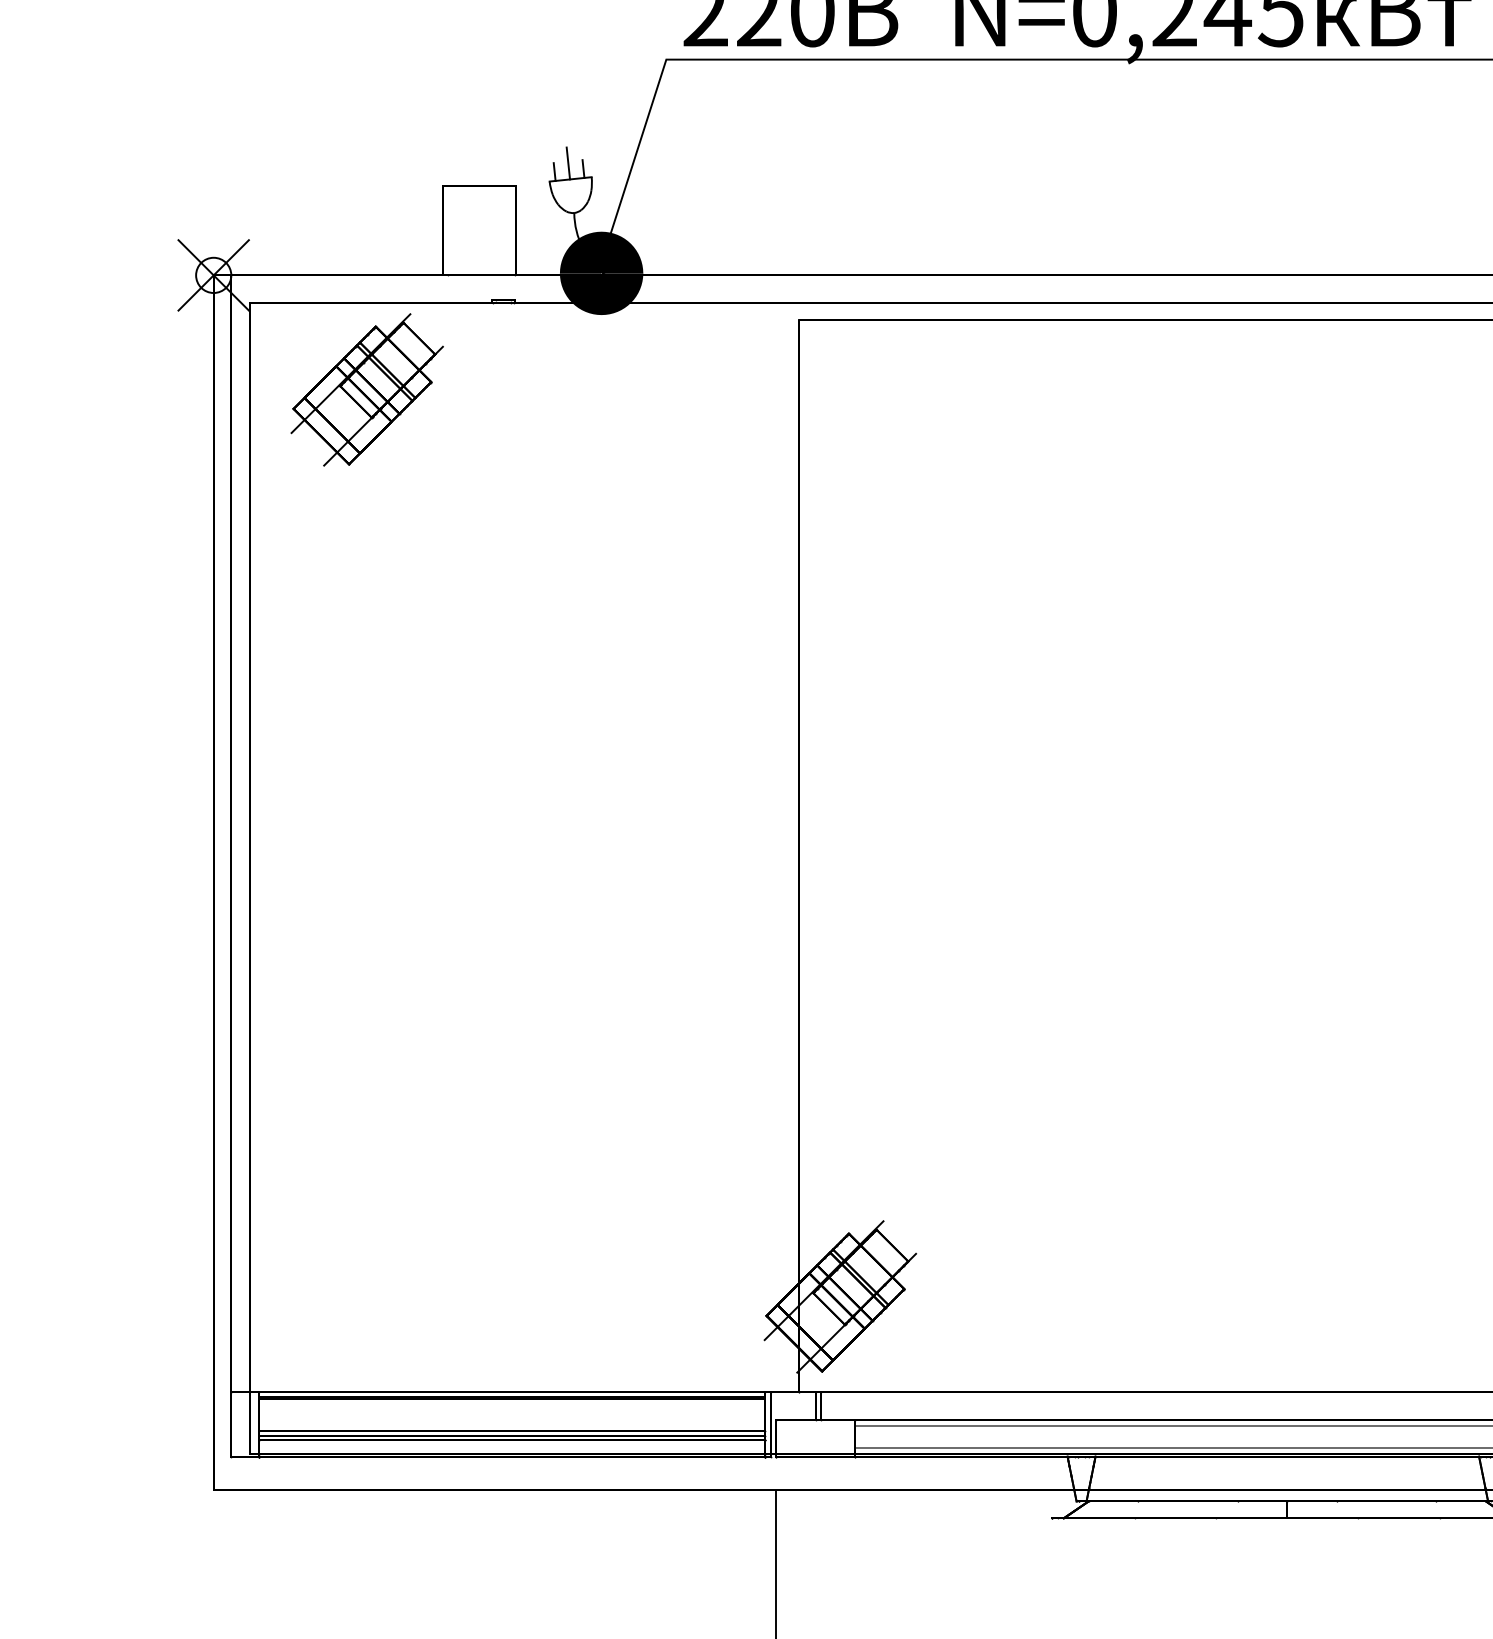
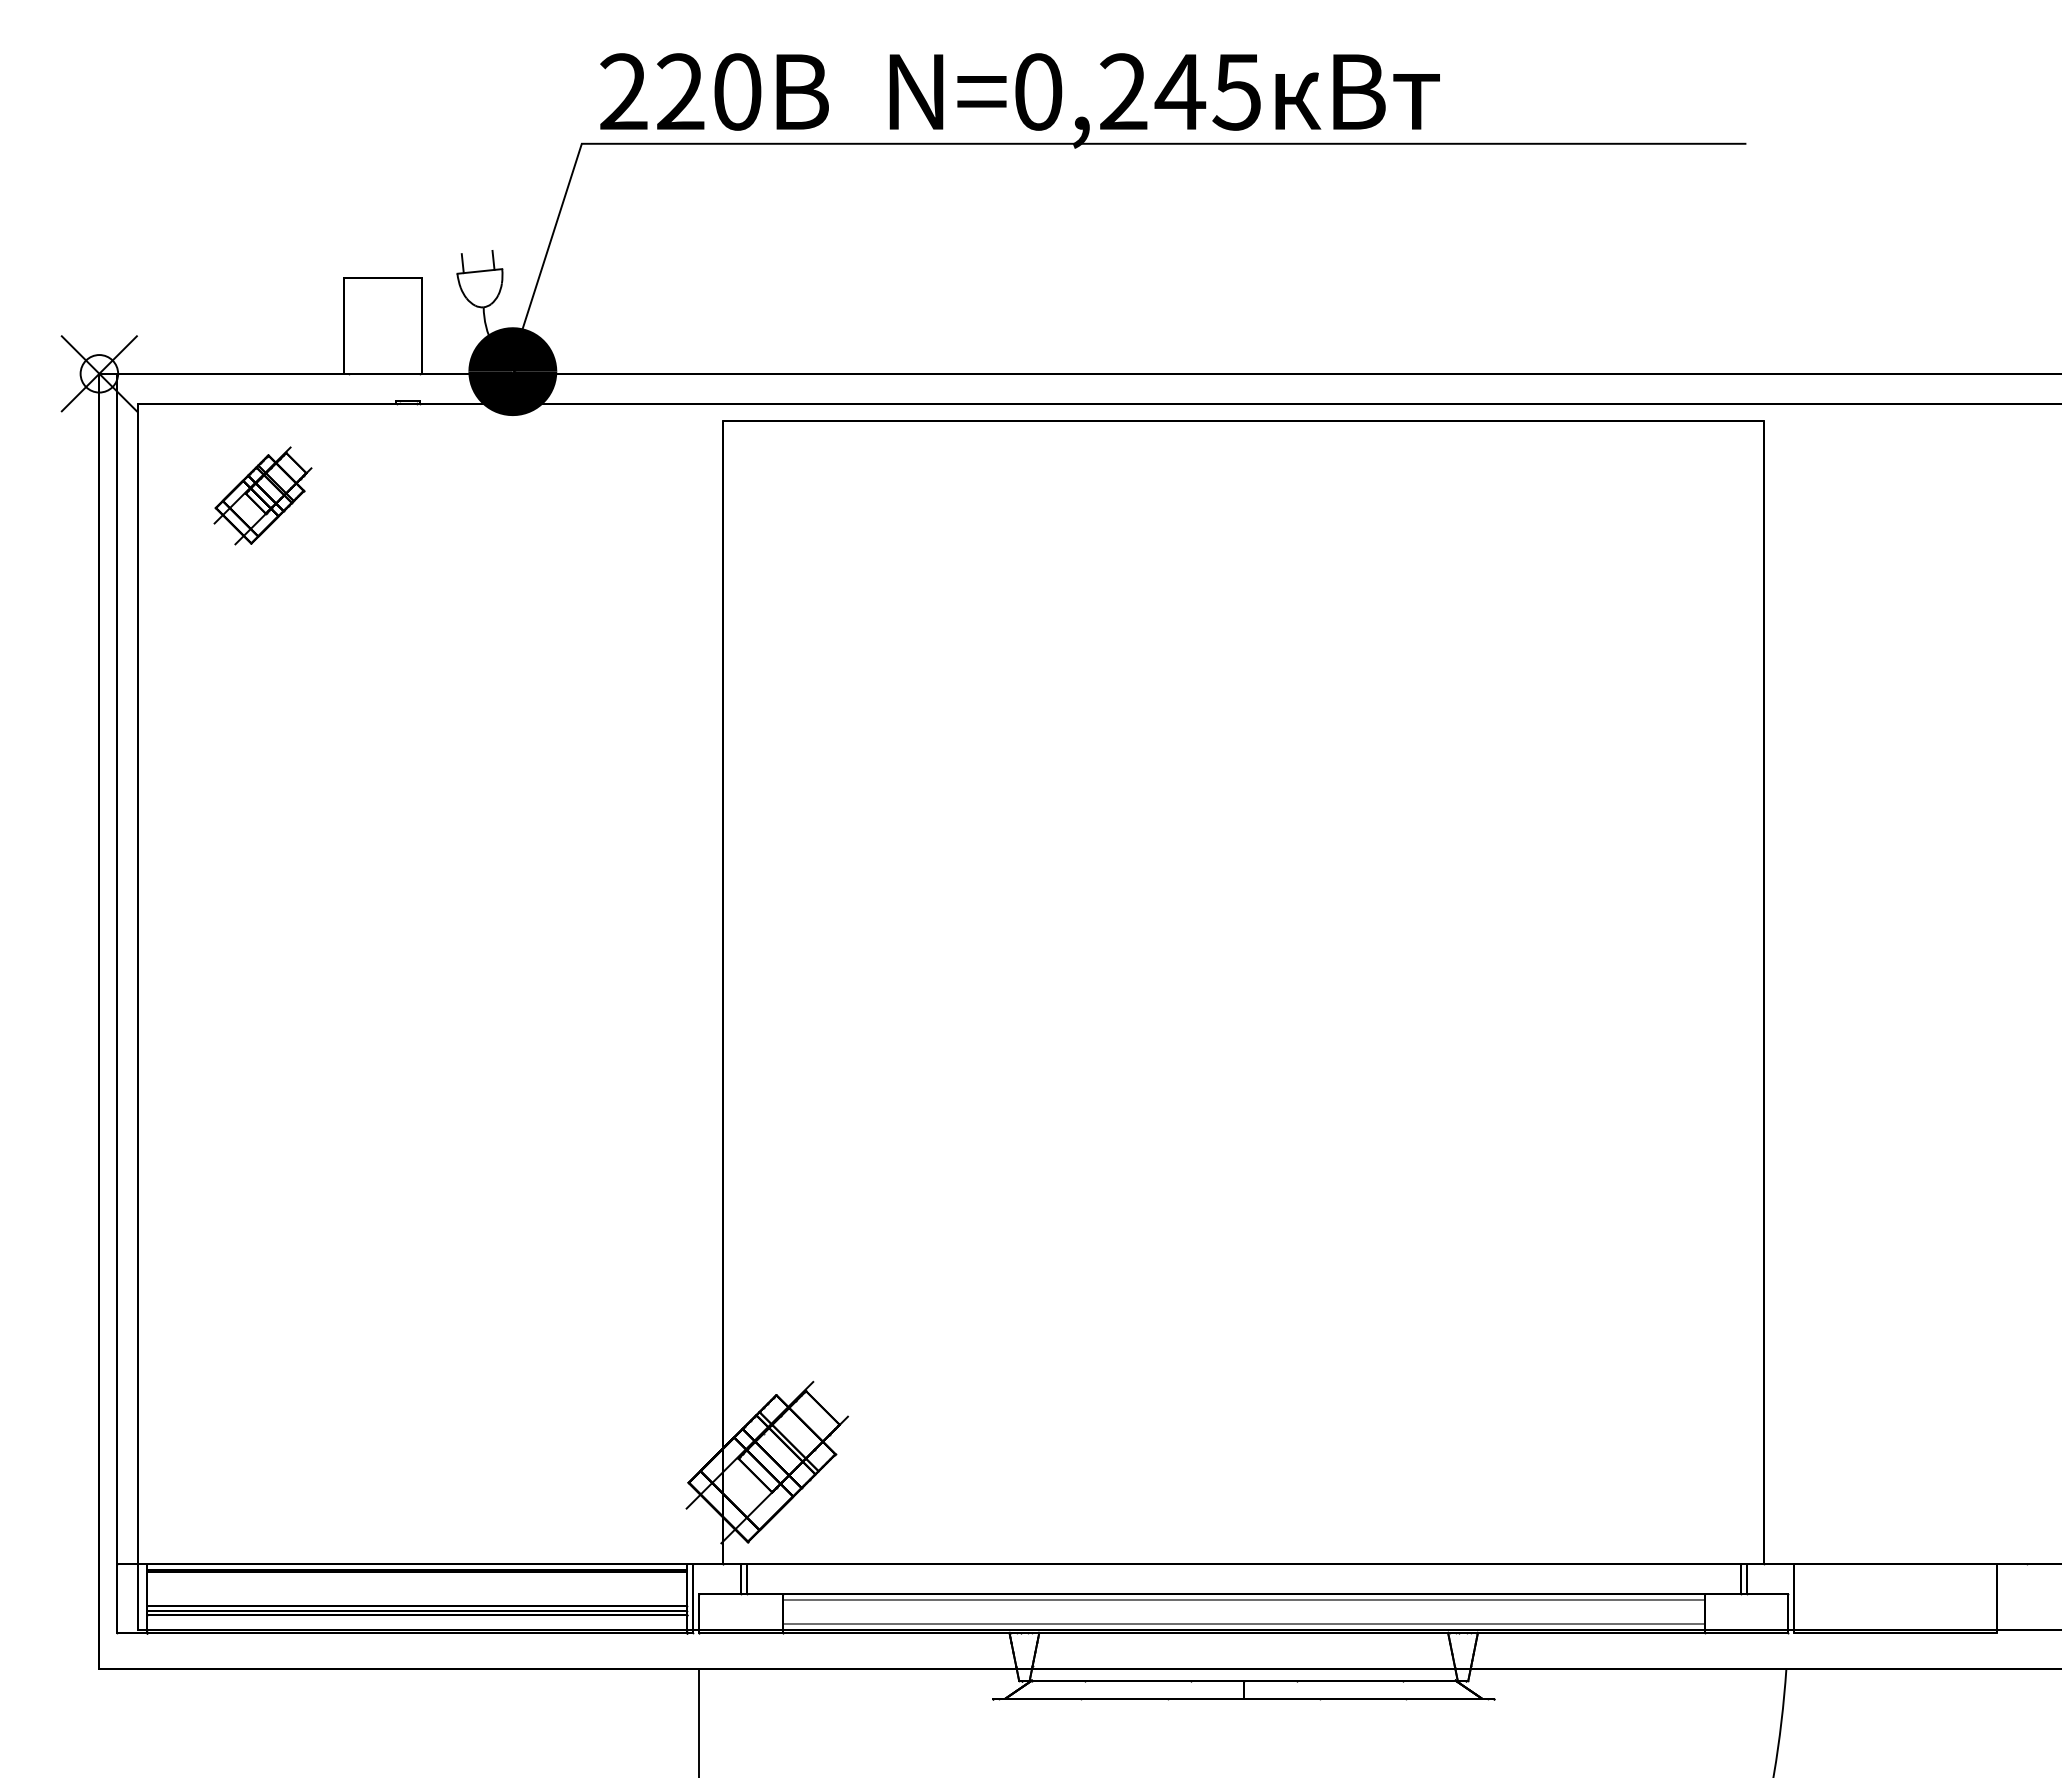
line: (568, 163) -> (477, 254), removed
part: (366, 389) -> (262, 495), size x0.6

